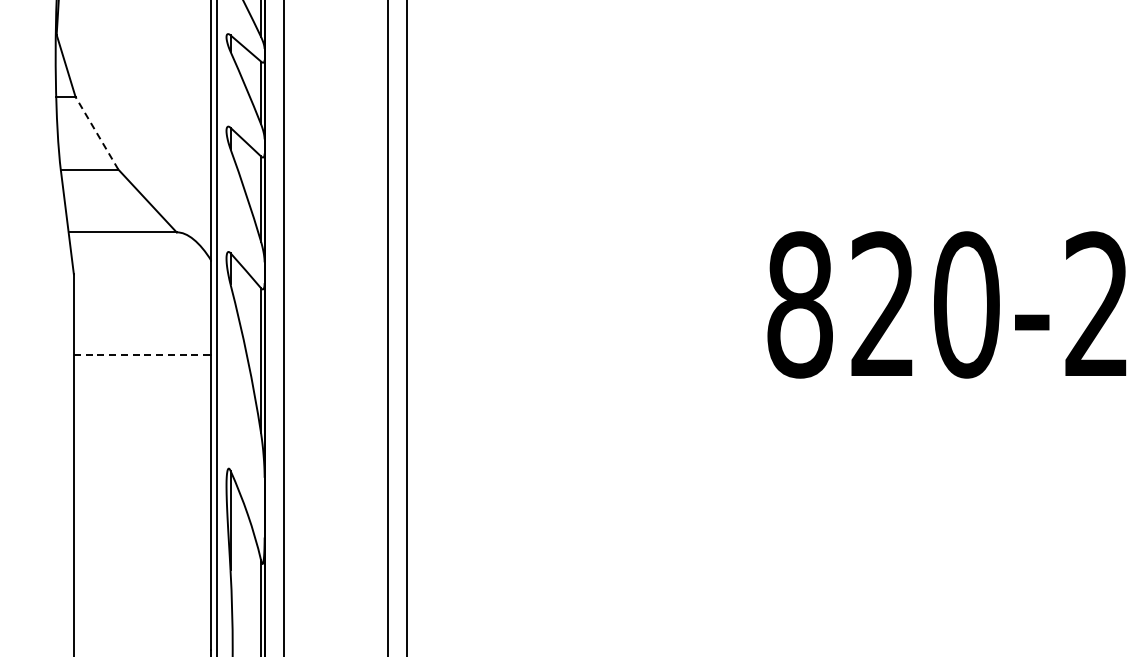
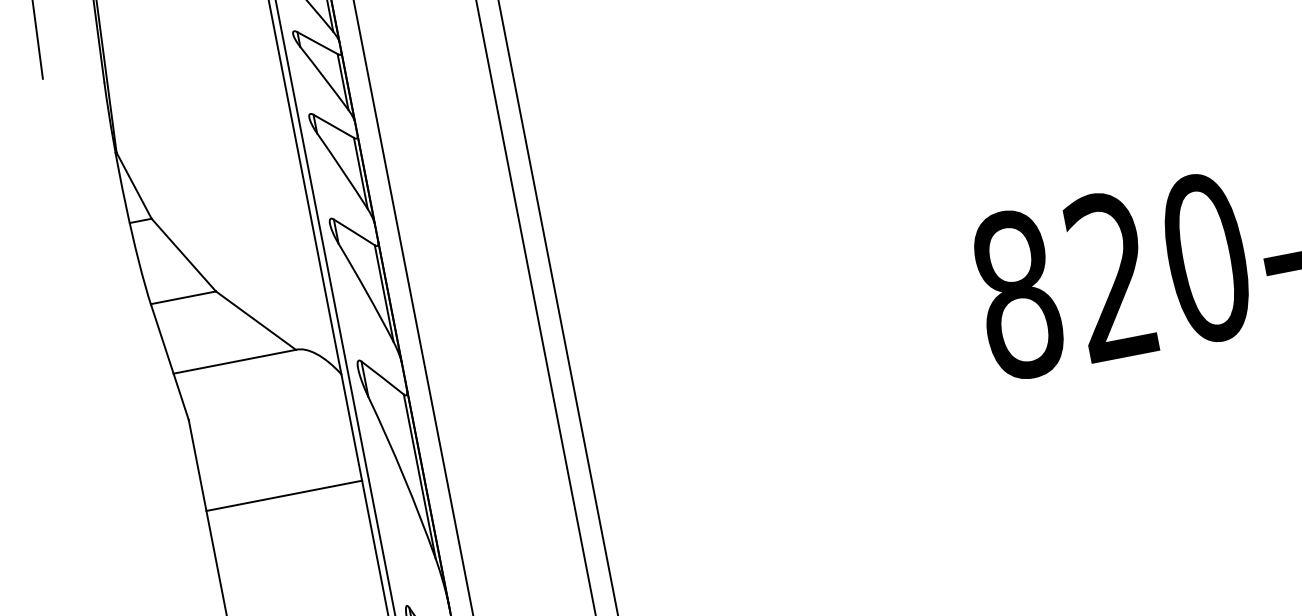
line: (96, 132) -> (183, 254), dashed -> solid
line: (142, 354) -> (284, 495), dashed -> solid

